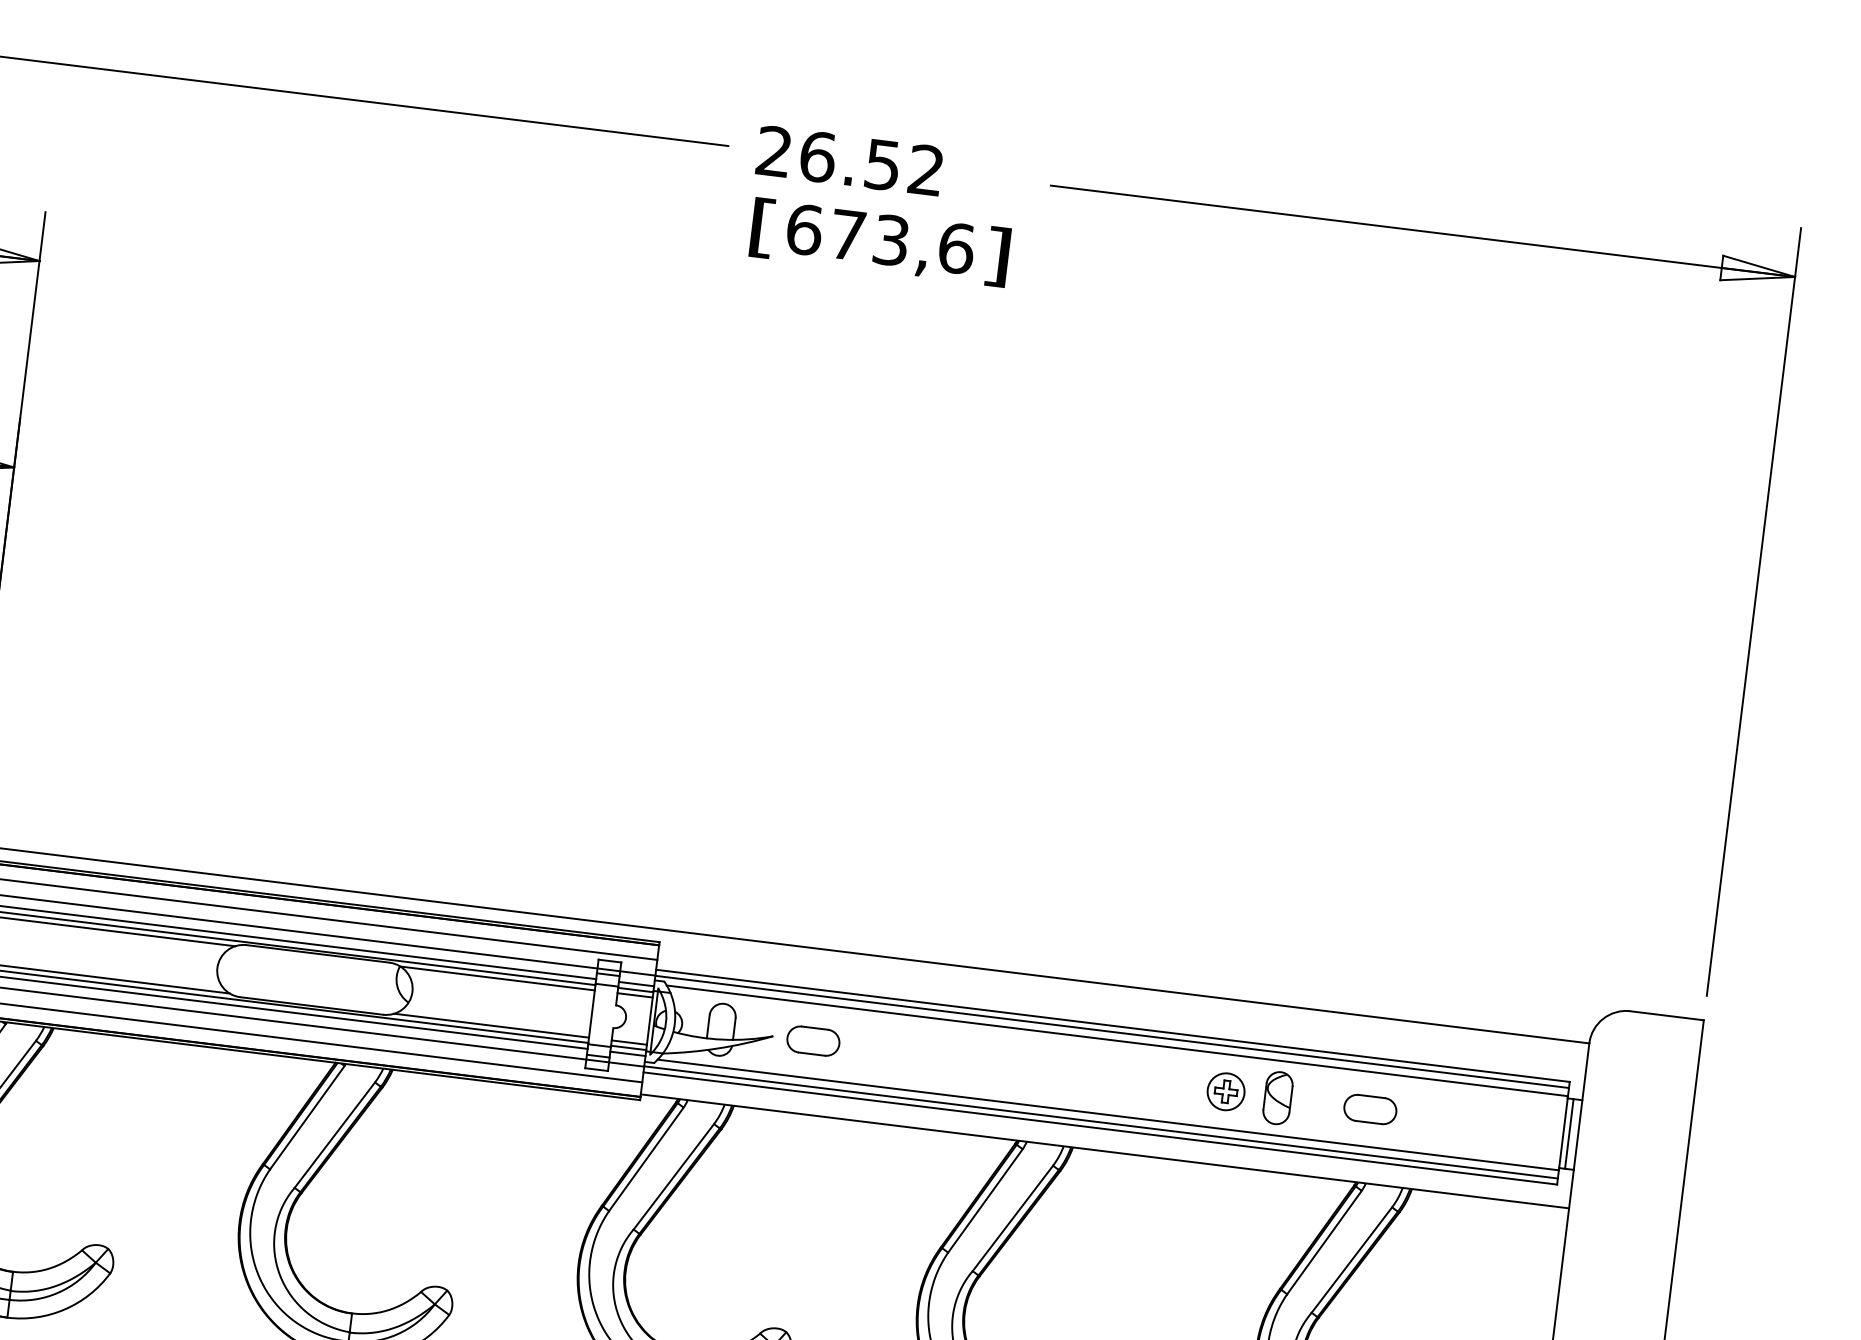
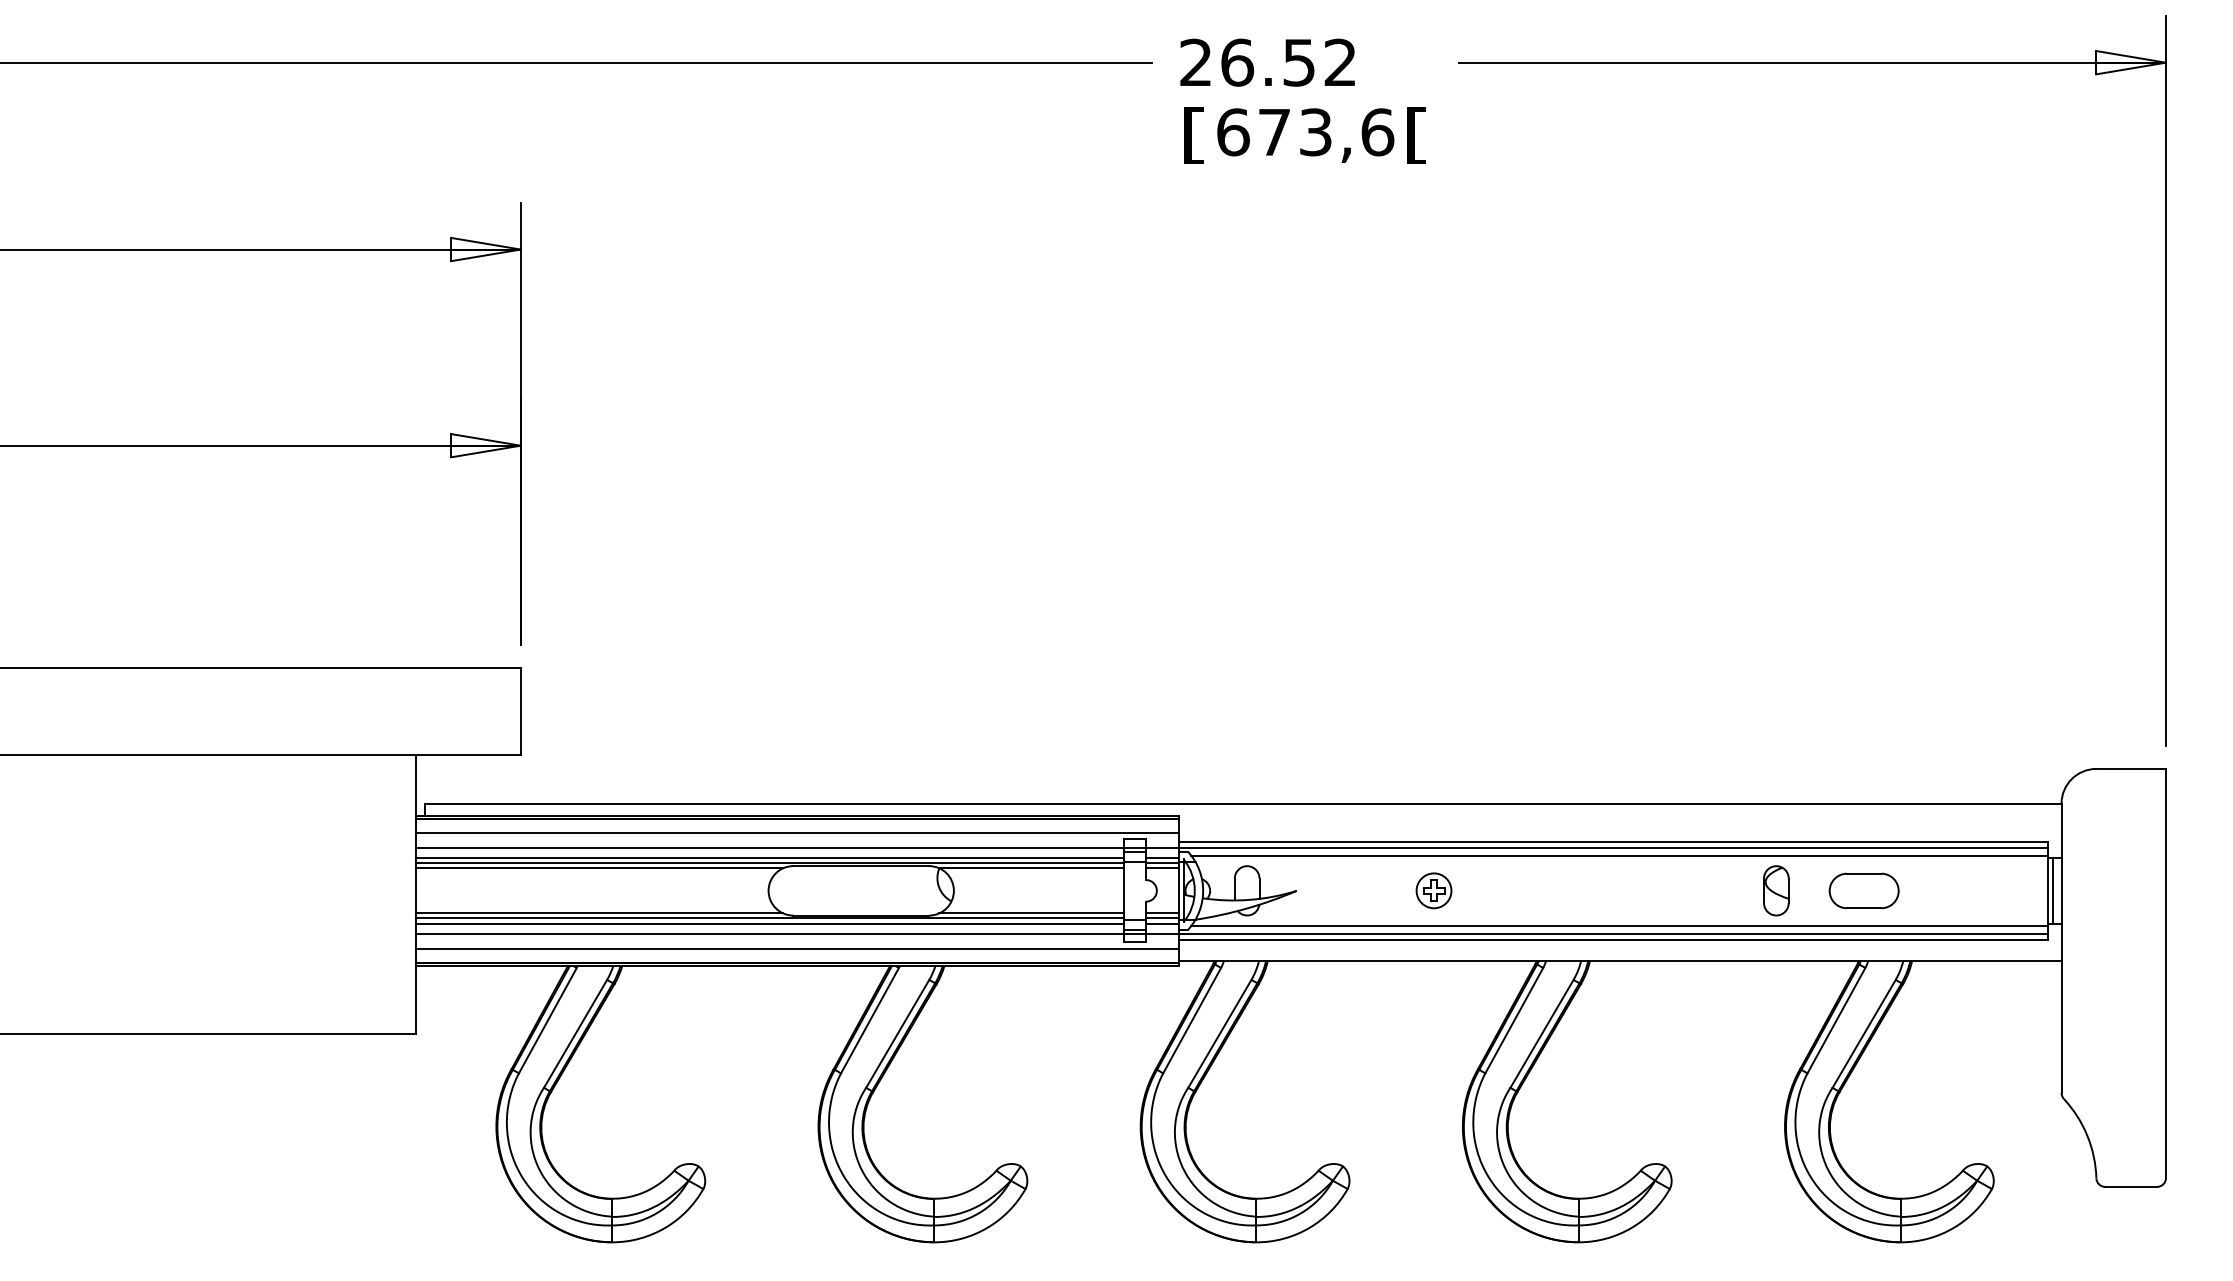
text: (996, 256) -> (1416, 135), ] -> [
part: (813, 1040) -> (1334, 890), removed
part: (1225, 1091) -> (1433, 890), moved
part: (1369, 1109) -> (1863, 890), size x1.4

